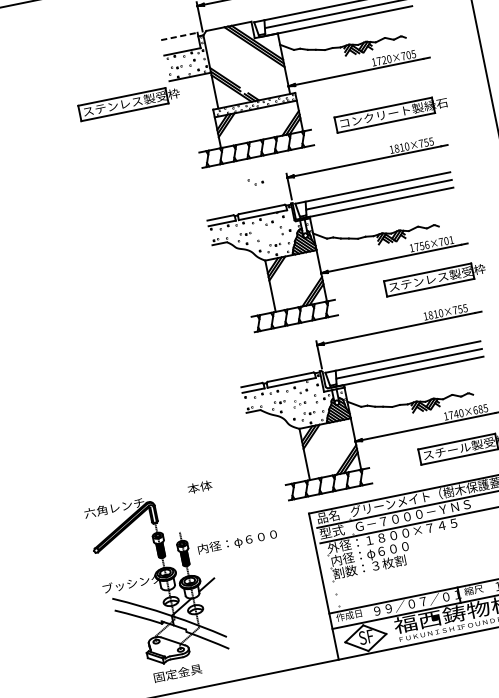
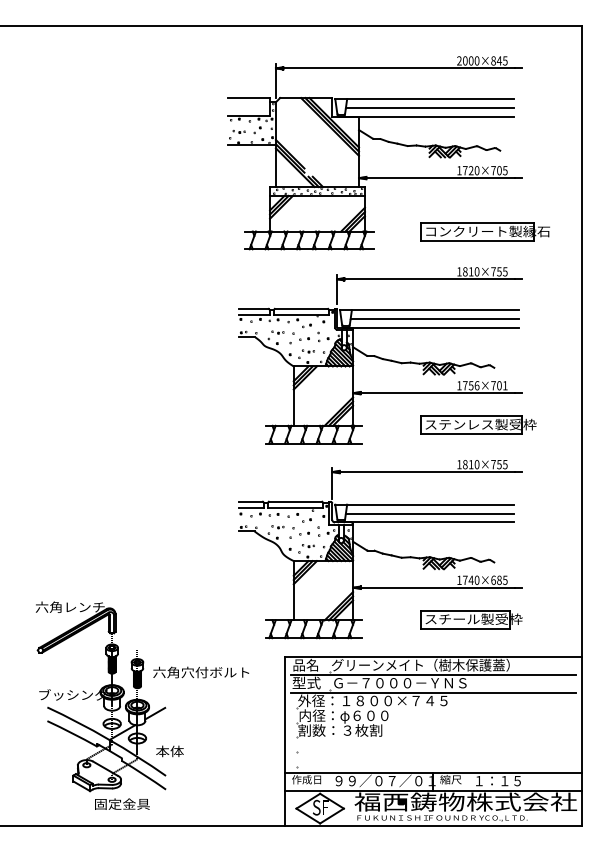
line: (179, 36) -> (249, 98), dashed -> solid
part: (129, 102) -> (178, 160), removed
part: (390, 113) -> (484, 231), moved
part: (255, 181) -> (300, 336), moved
part: (299, 403) -> (299, 532), size x1.43
text: (199, 487) -> (169, 751), moved
text: (239, 541) -> (201, 672), 内径：φ６００ -> 六角穴付ボルト
text: (177, 672) -> (122, 803), moved

